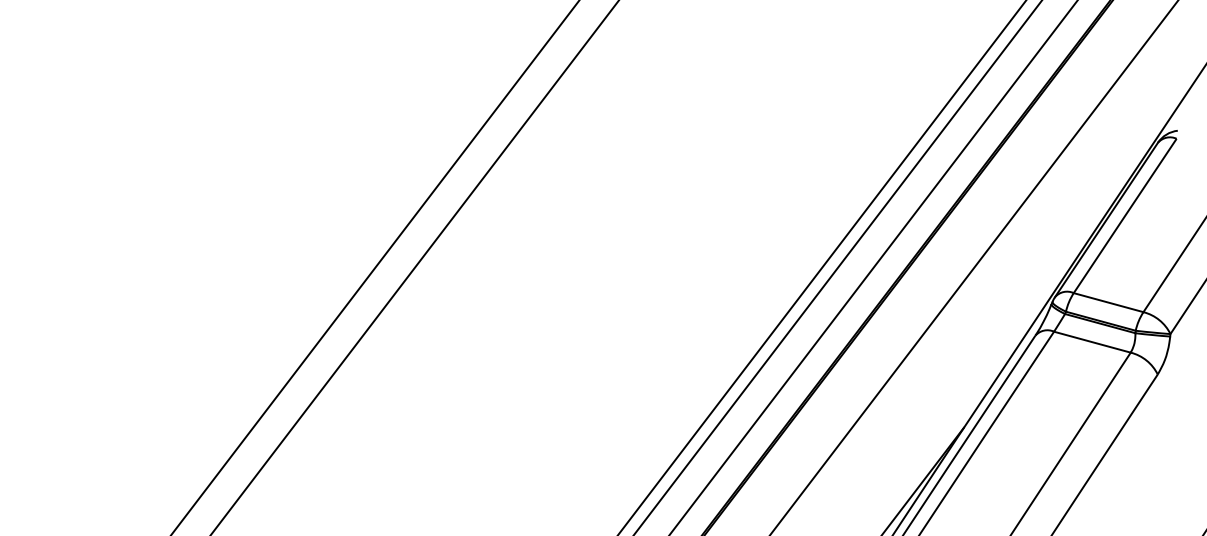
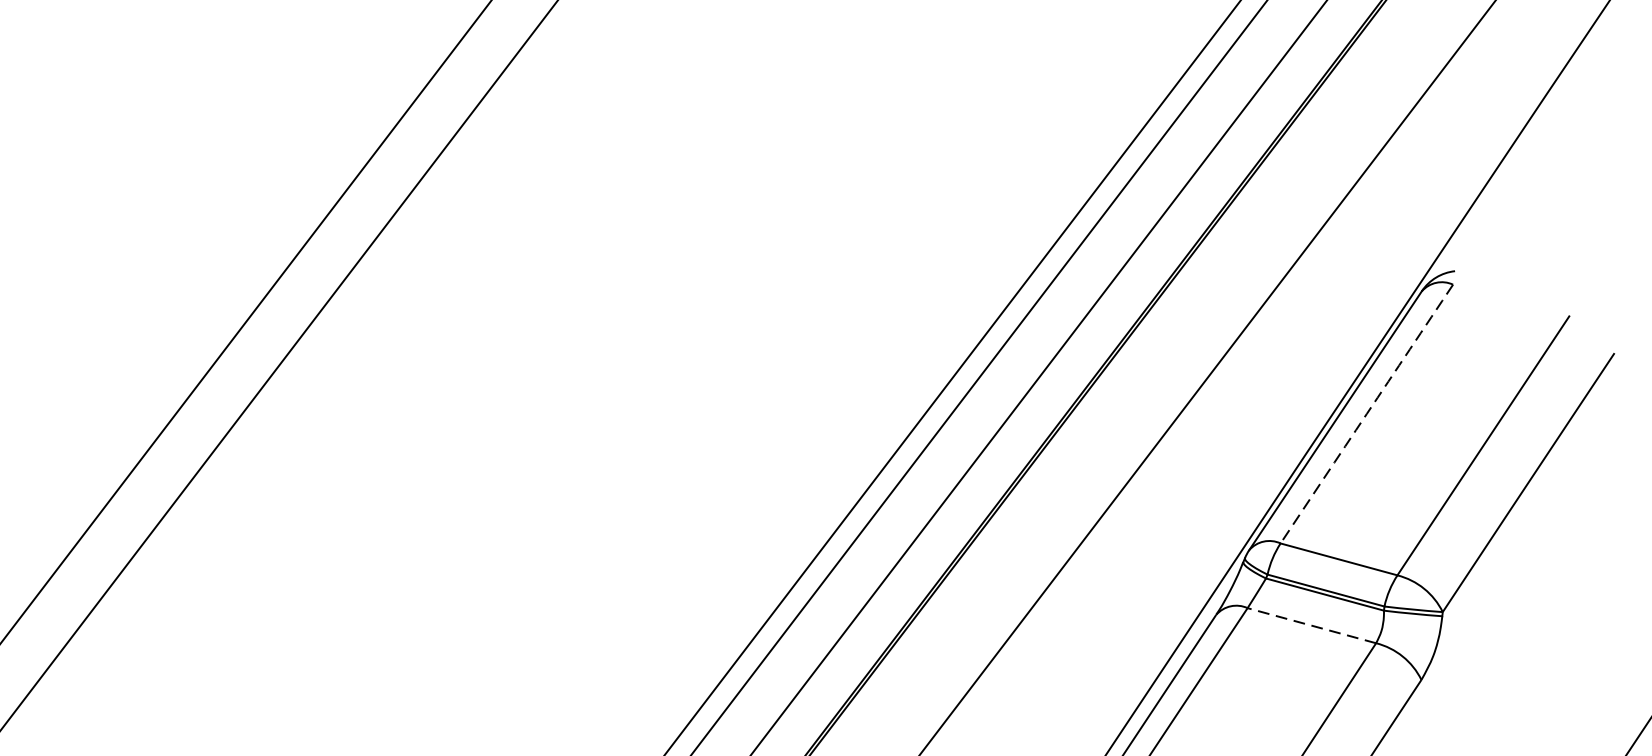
arc: (1125, 215) -> (1367, 413), solid -> dashed
line: (1092, 342) -> (1312, 626), solid -> dashed

